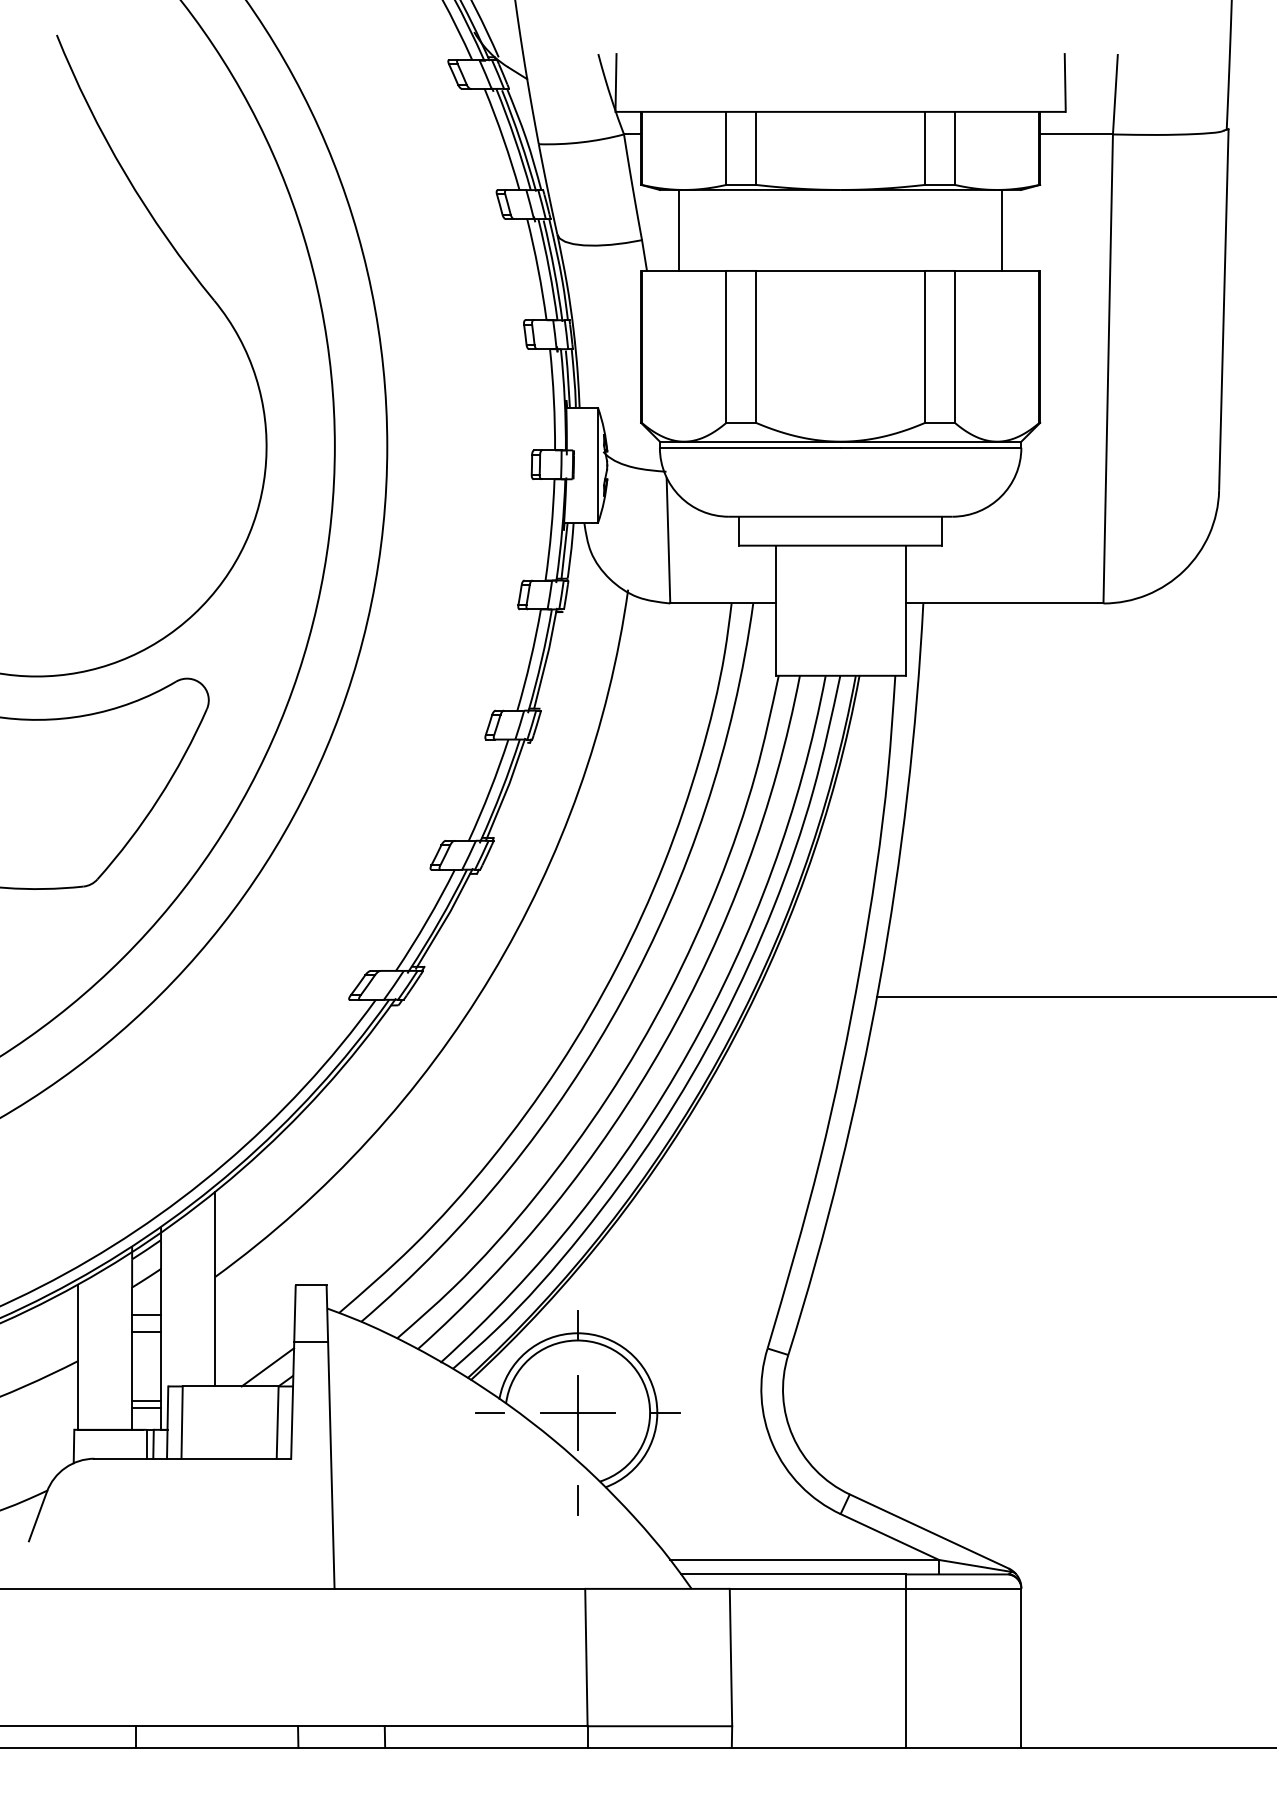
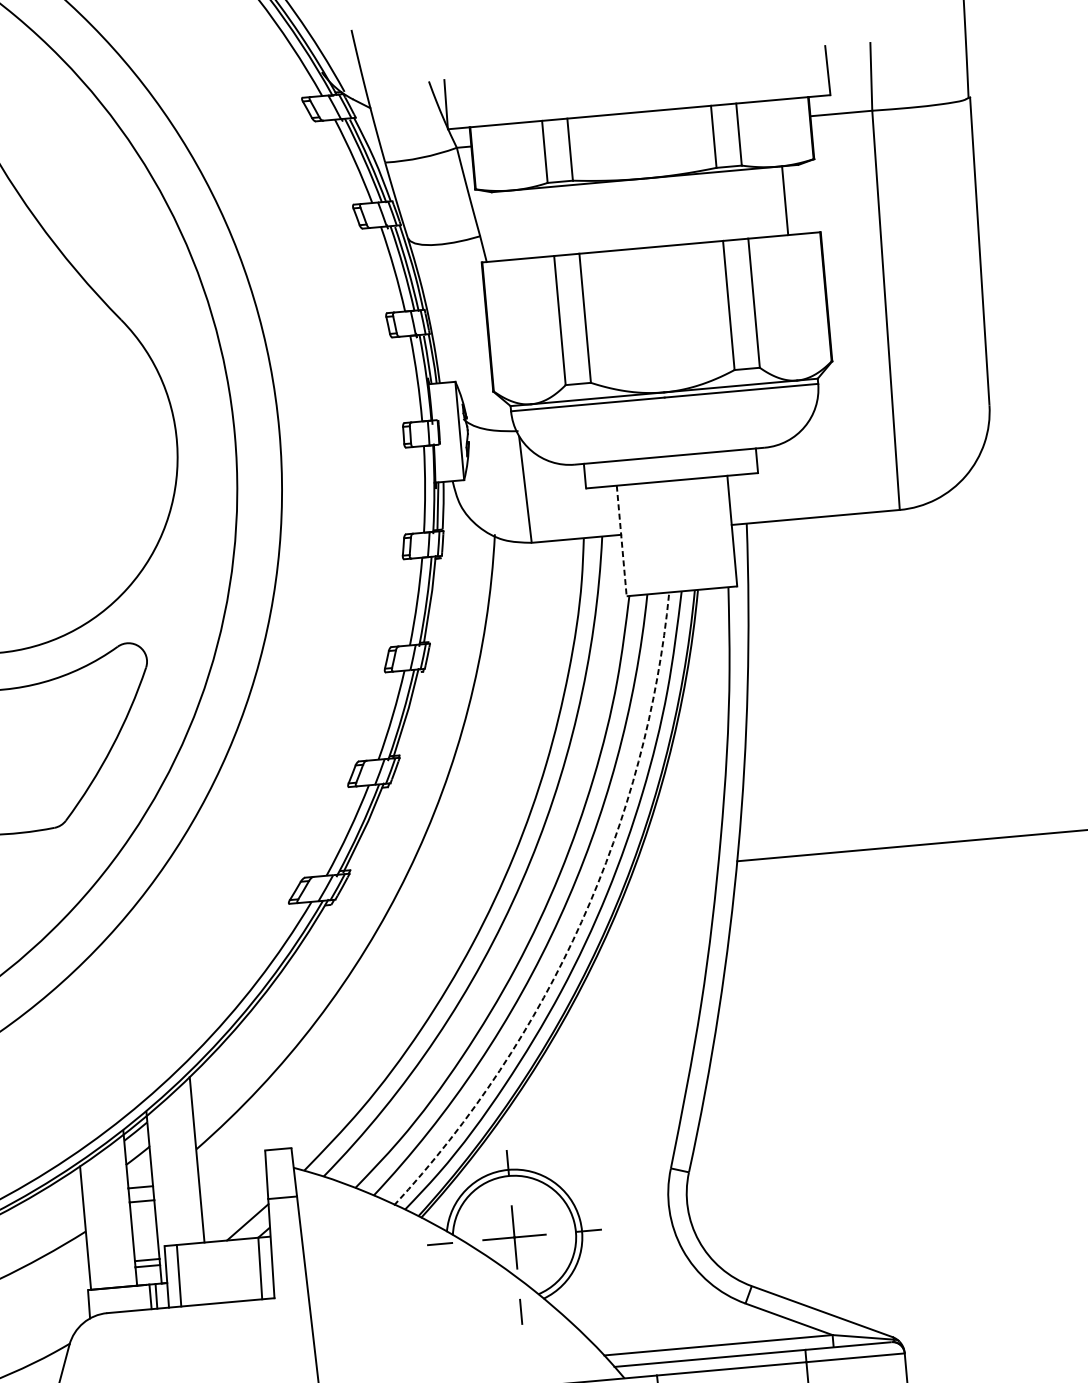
line: (679, 229) -> (511, 224), removed
line: (775, 611) -> (621, 541), solid -> dashed
arc: (689, 1051) -> (582, 921), solid -> dashed

